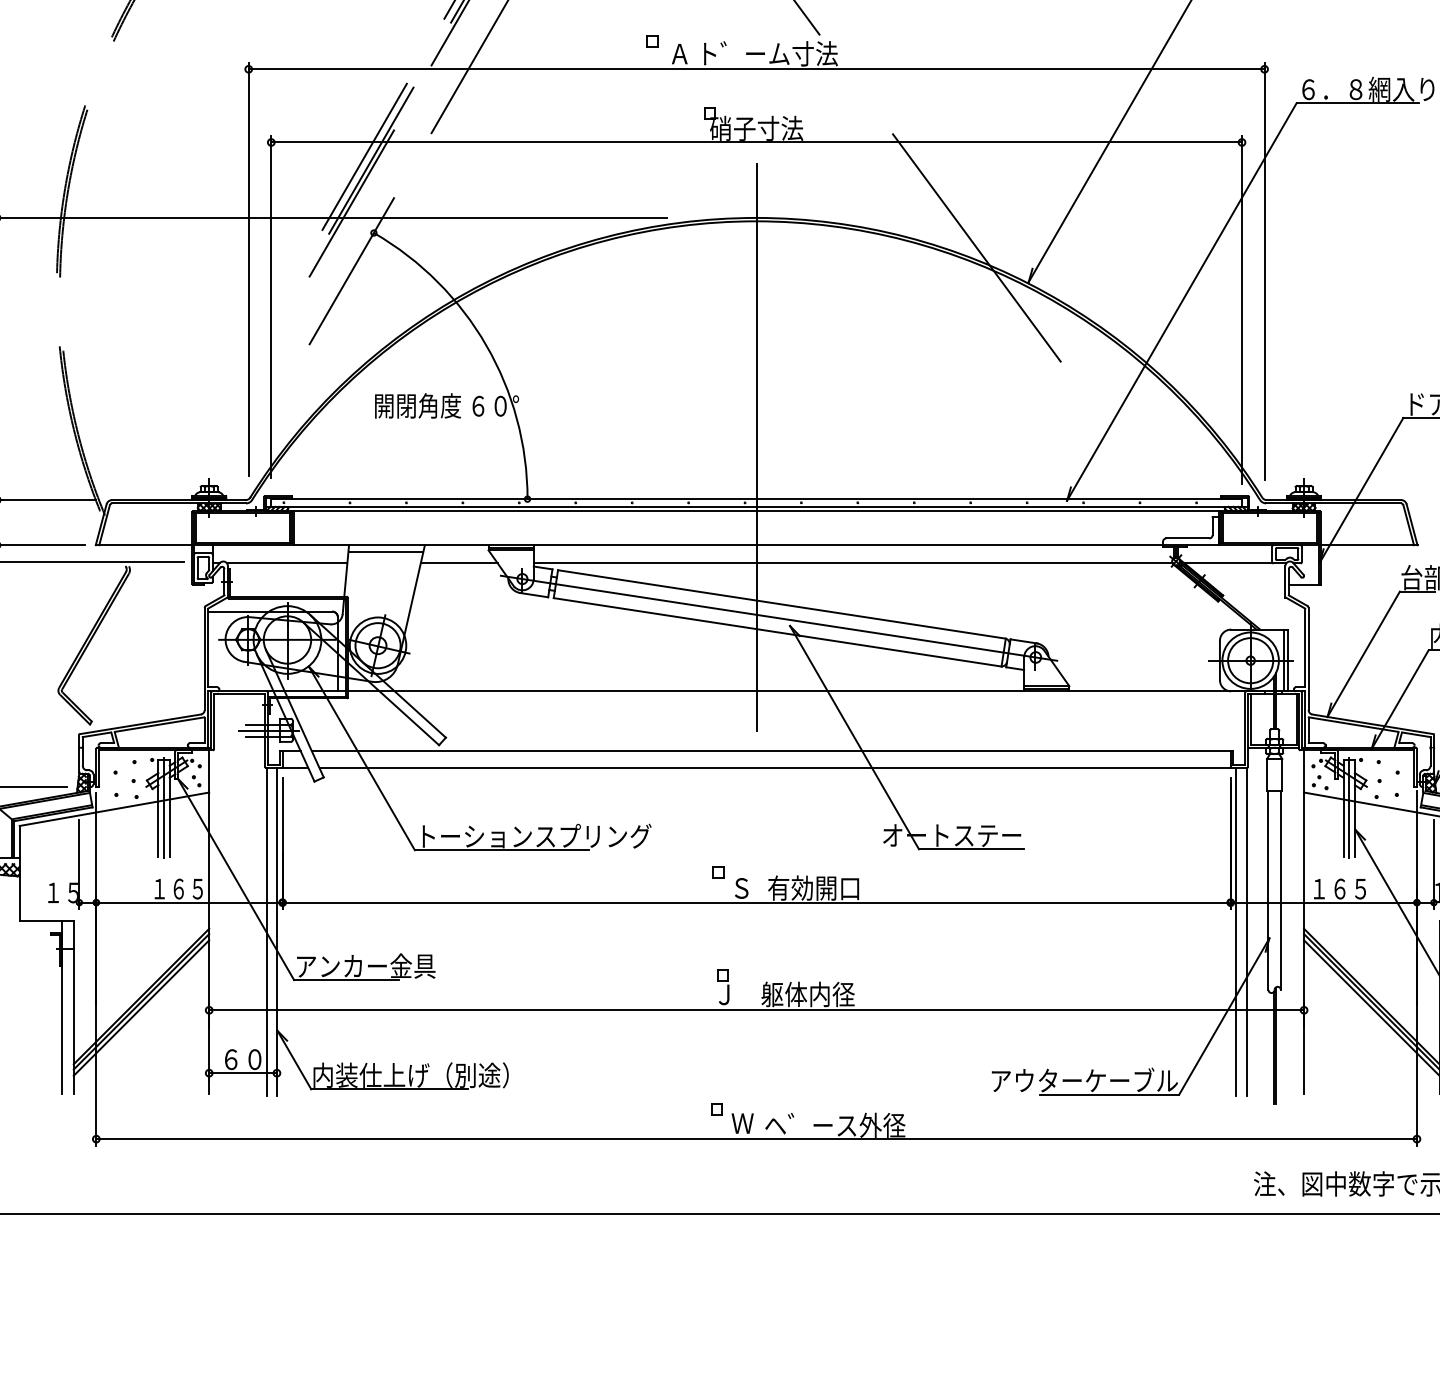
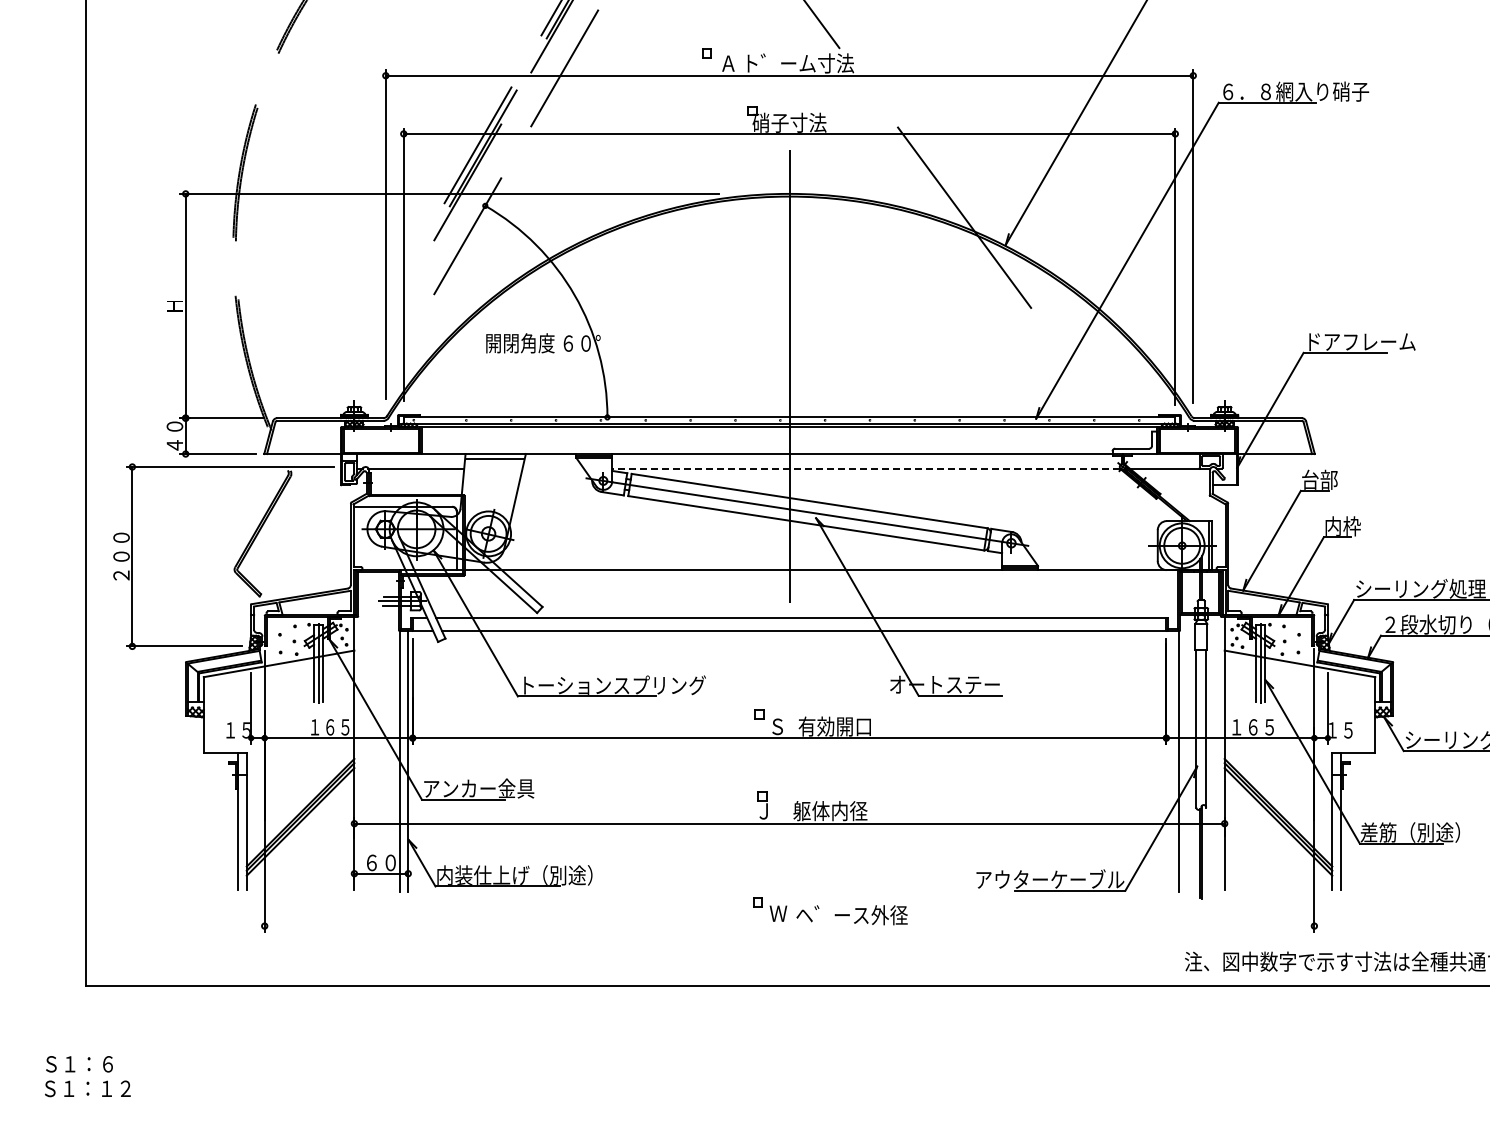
line: (458, 563) -> (552, 468), removed
line: (853, 563) -> (866, 468), solid -> dashed
line: (1235, 932) -> (1170, 761), removed
line: (756, 1139) -> (789, 926), removed

